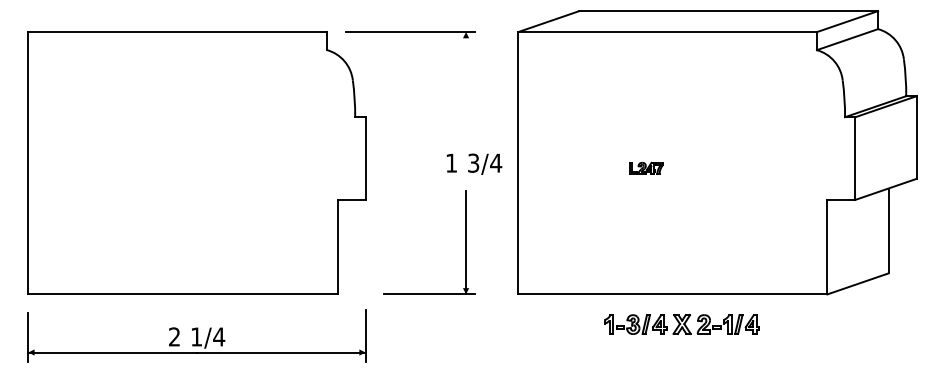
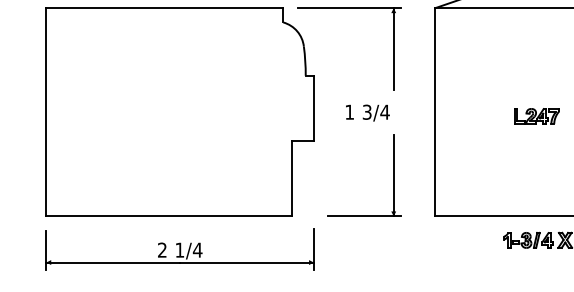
line: (466, 83) -> (394, 49), added
text: (474, 163) -> (367, 112), moved
part: (646, 168) -> (536, 116), size x1.67

